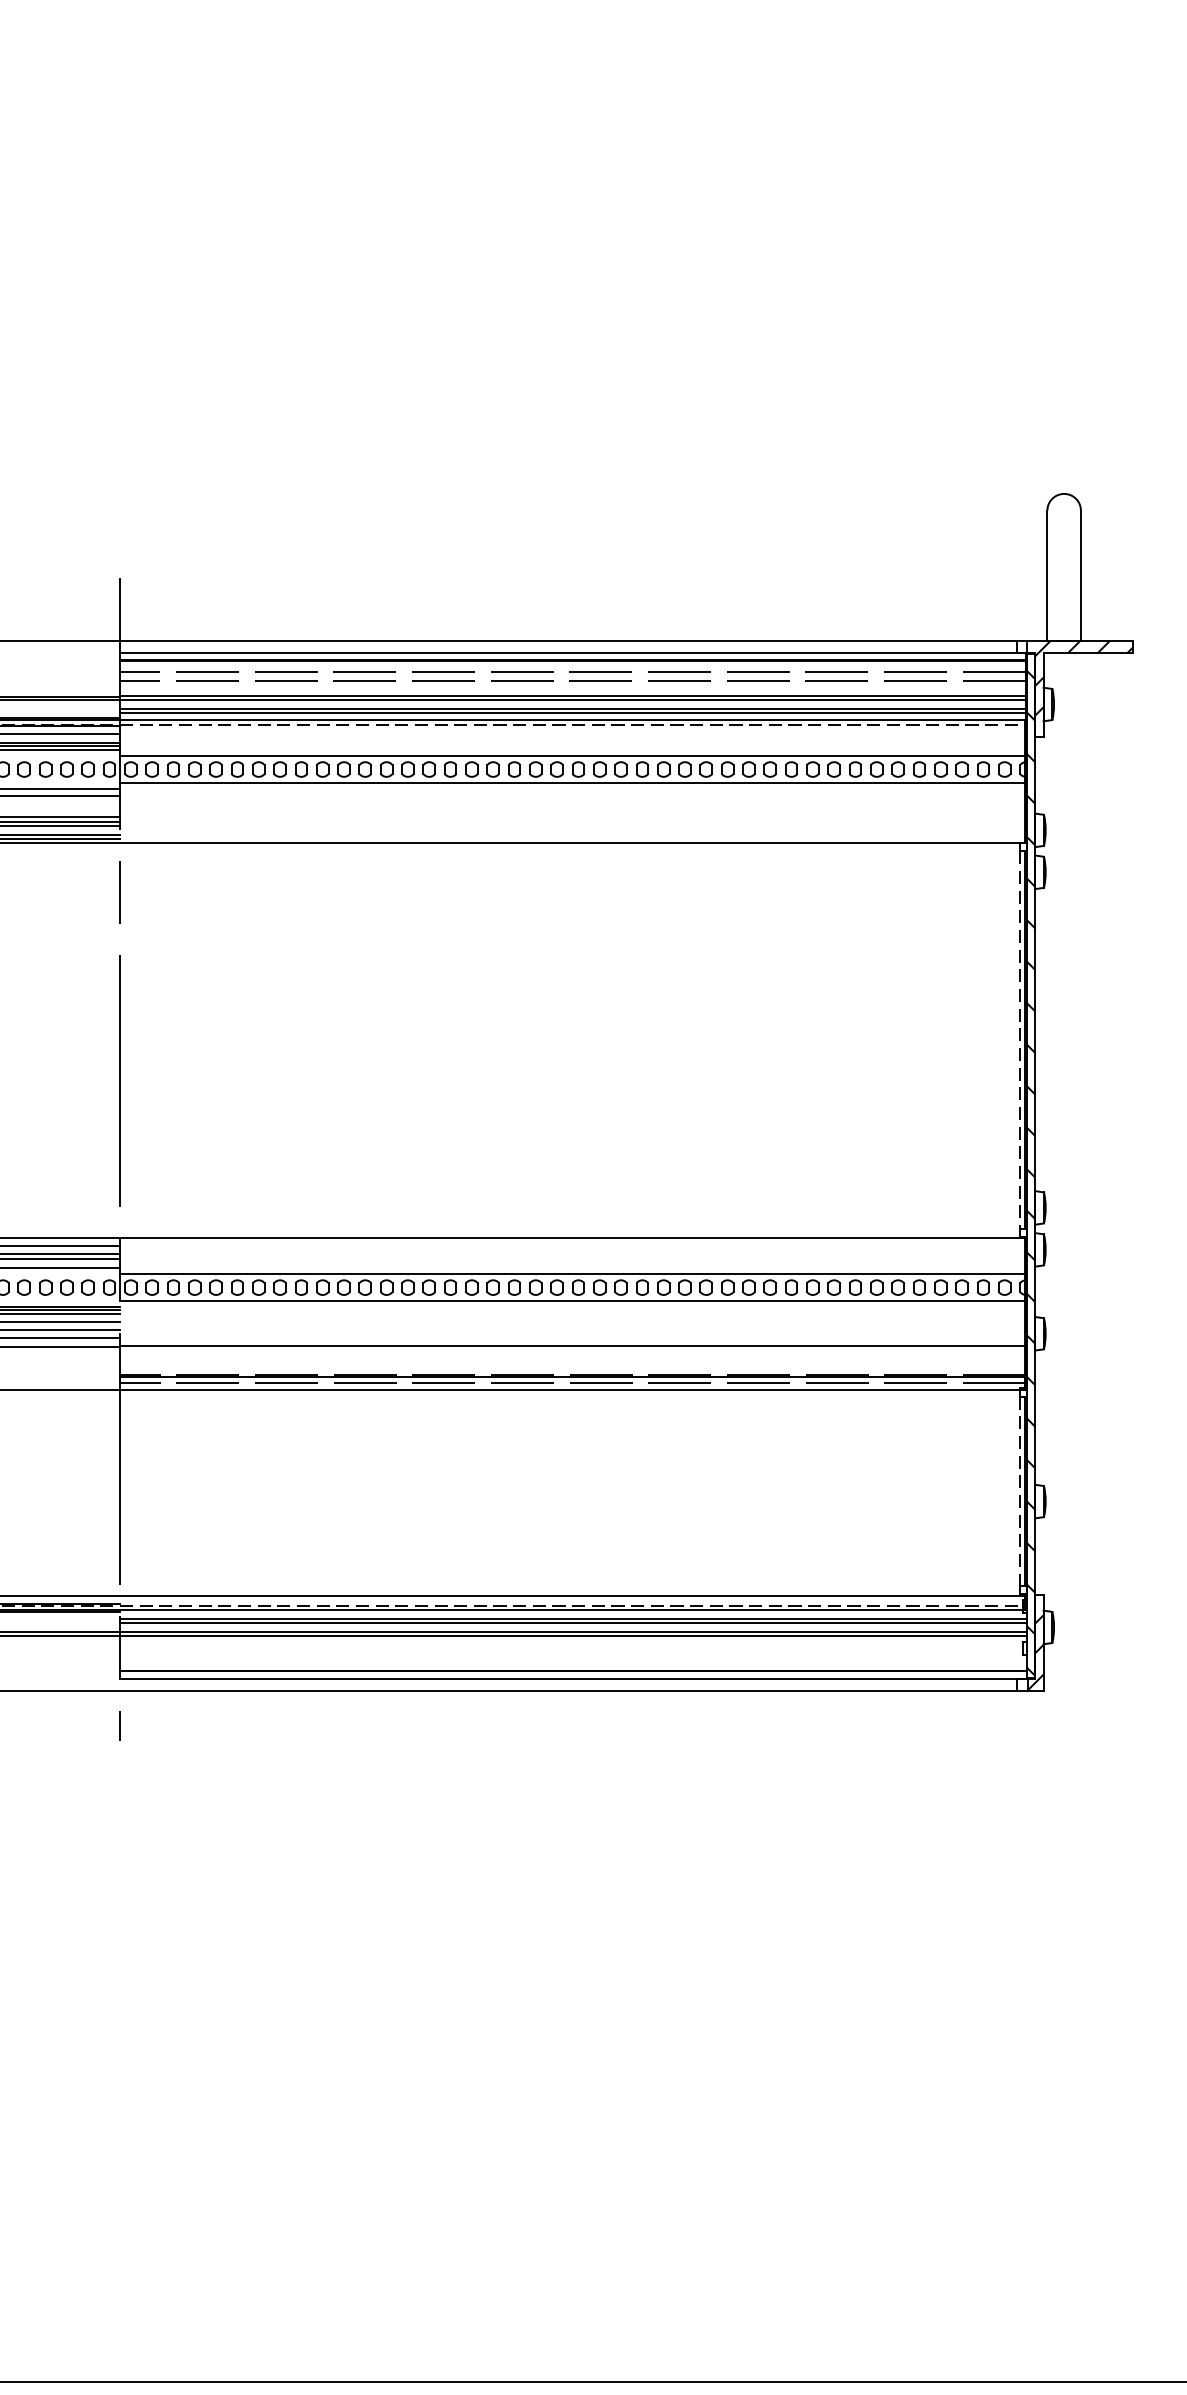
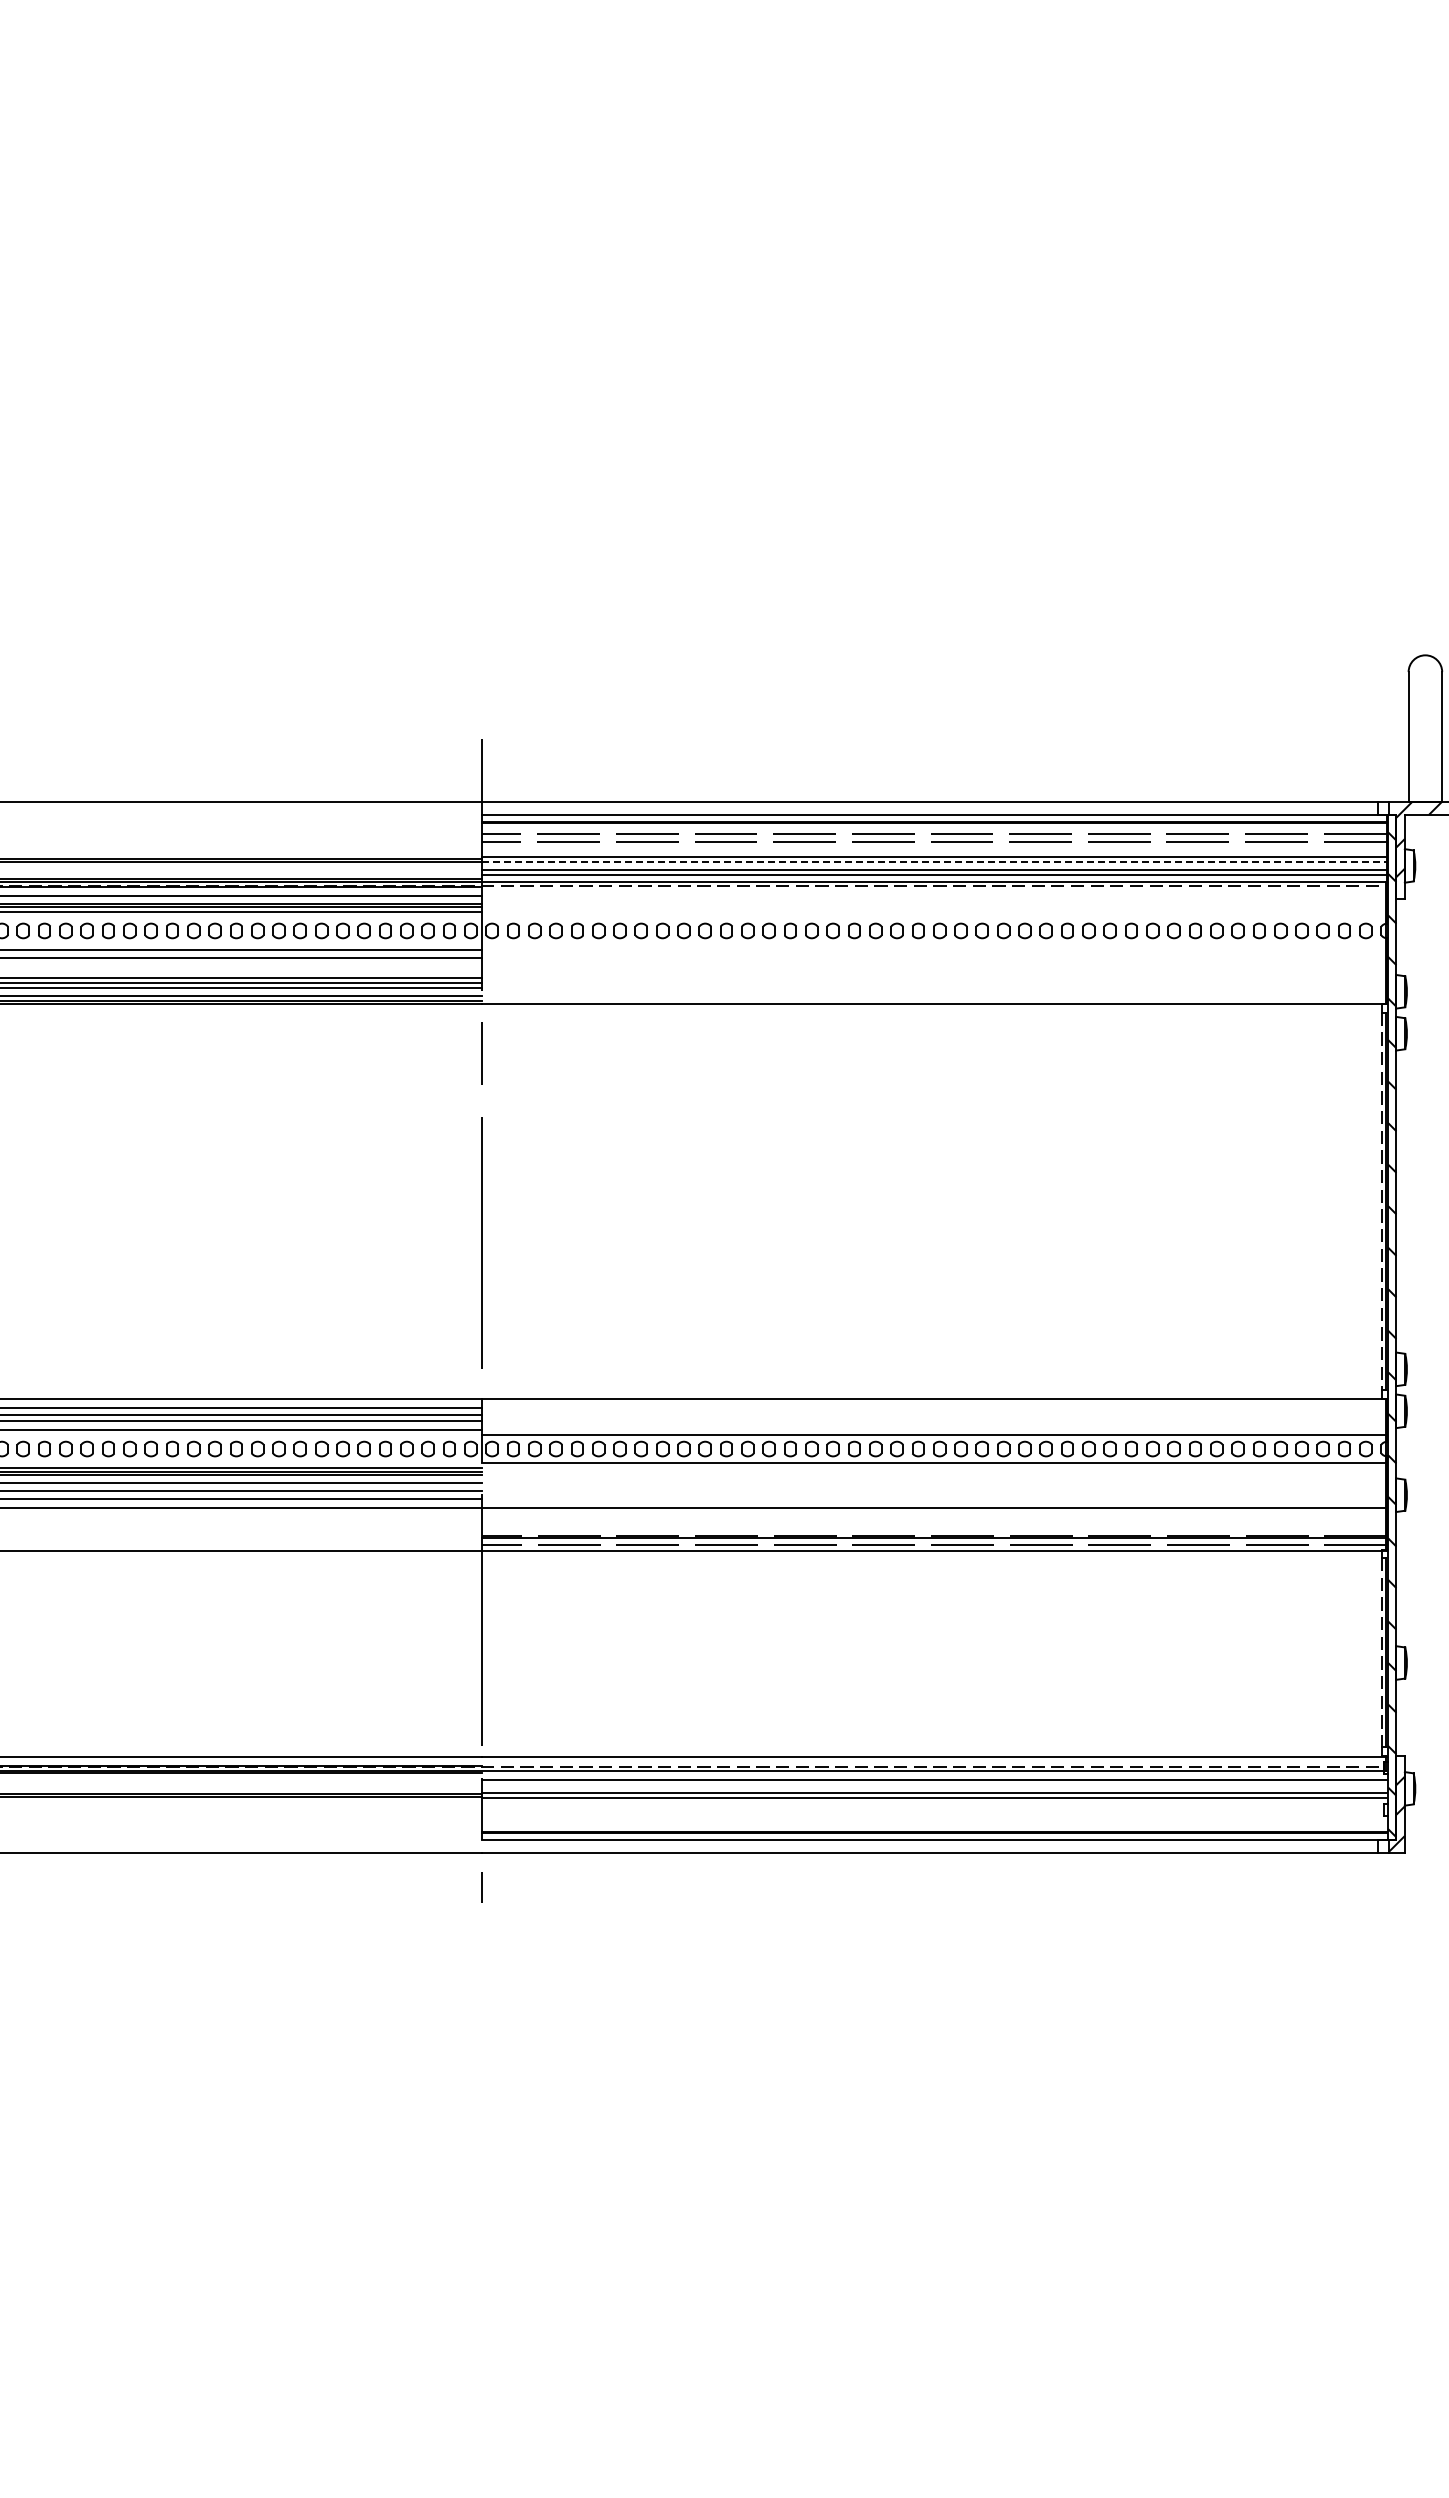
line: (573, 700) -> (934, 861), solid -> dashed
line: (573, 756) -> (934, 917), removed
line: (573, 783) -> (934, 944), removed
line: (573, 1623) -> (934, 1784), removed

